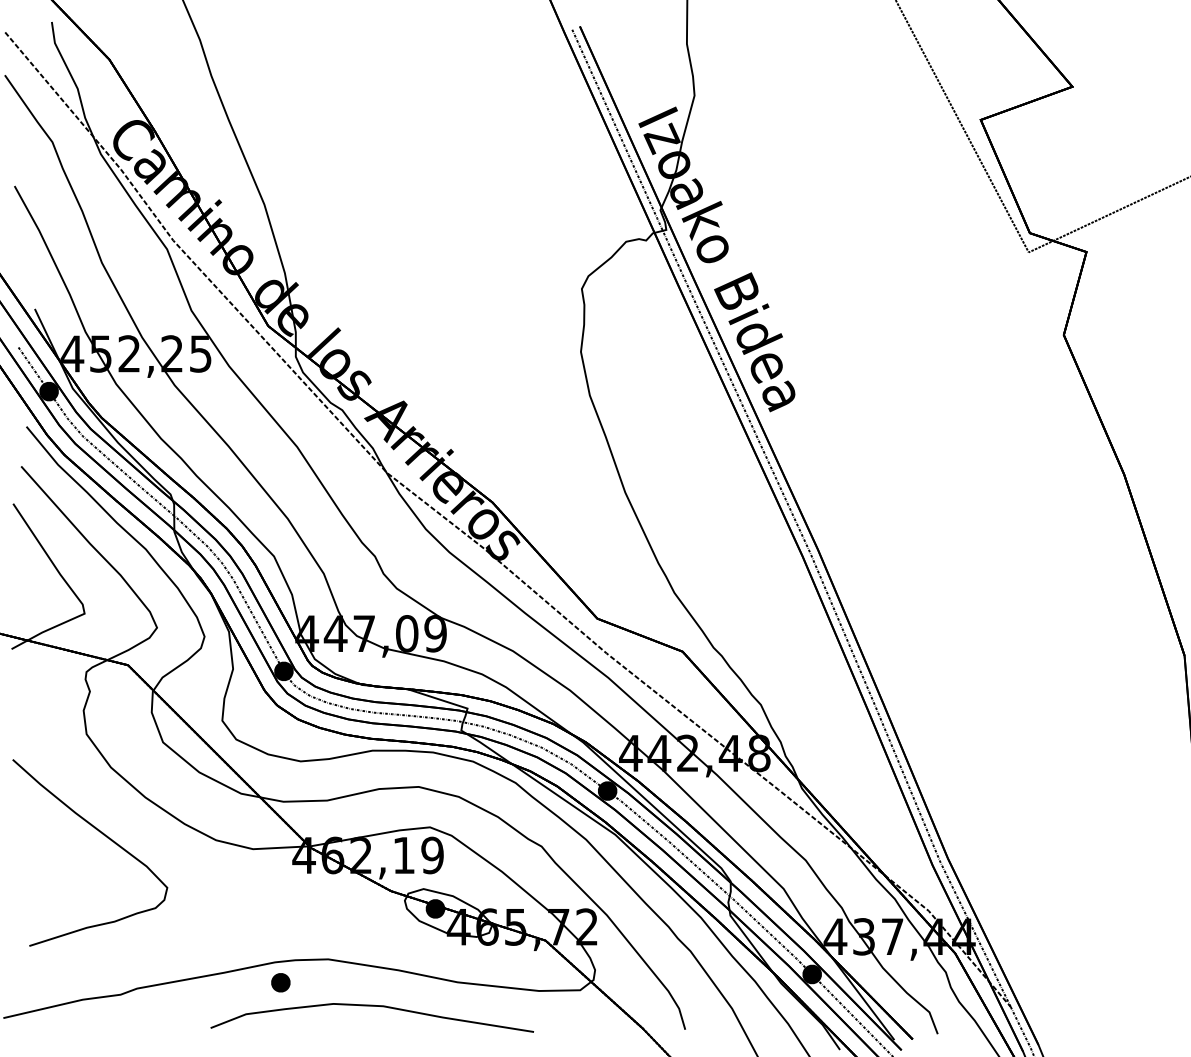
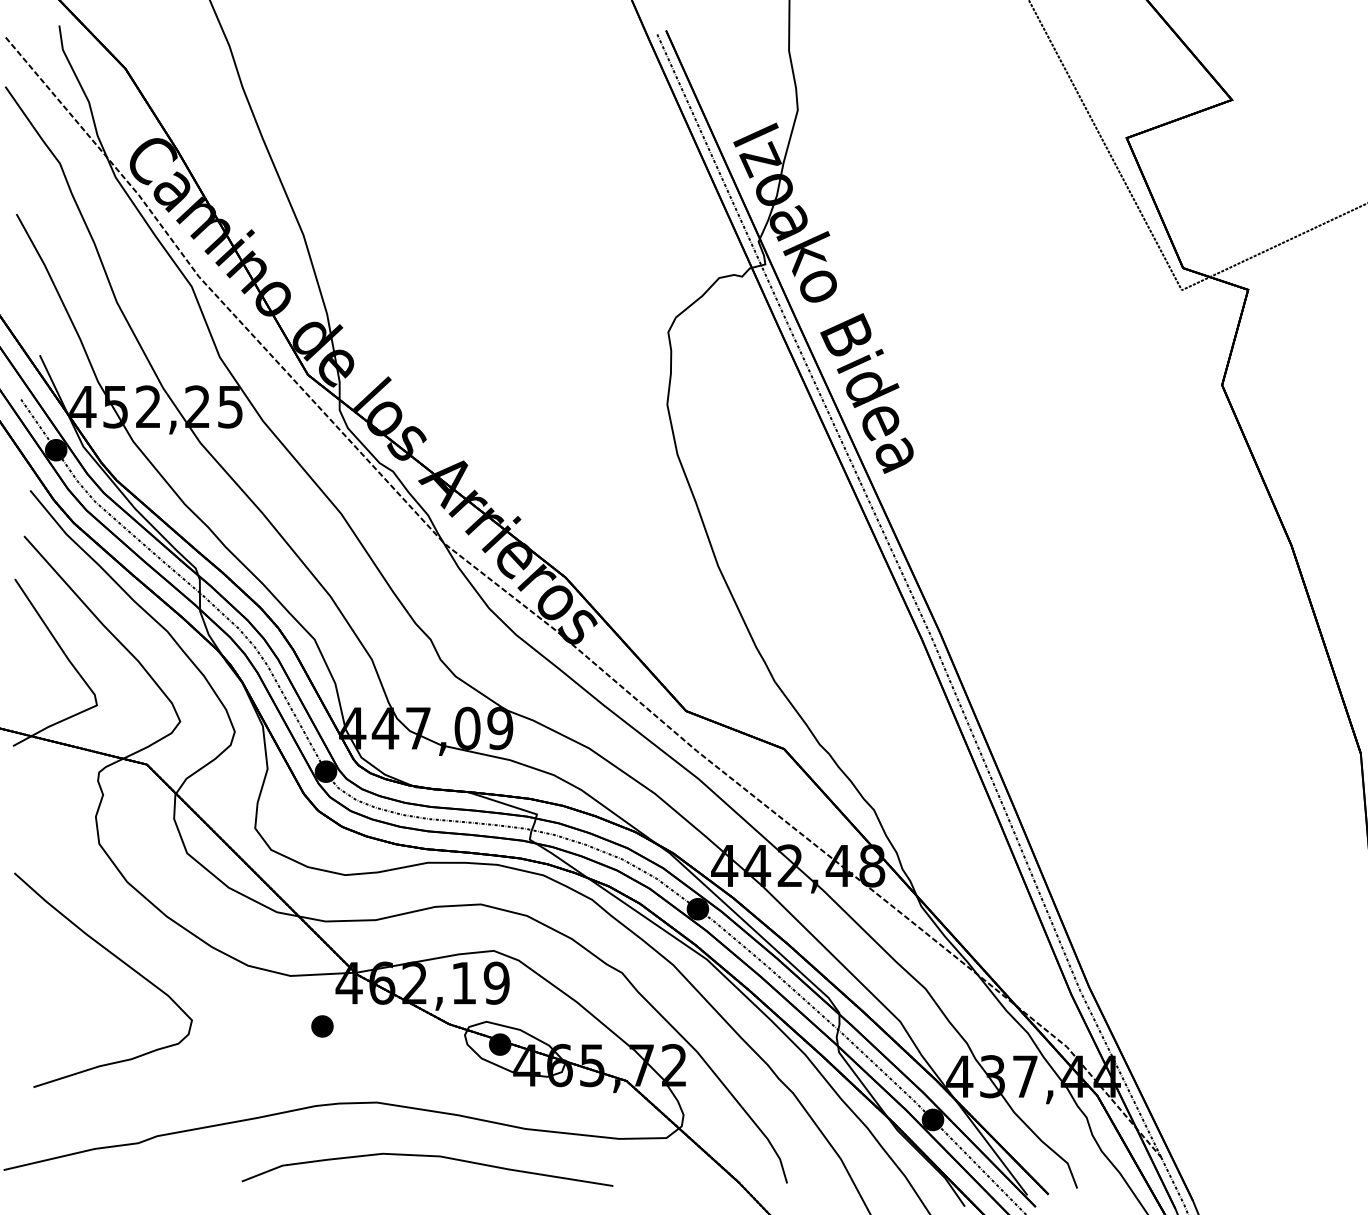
part: (280, 982) -> (322, 1026), moved

